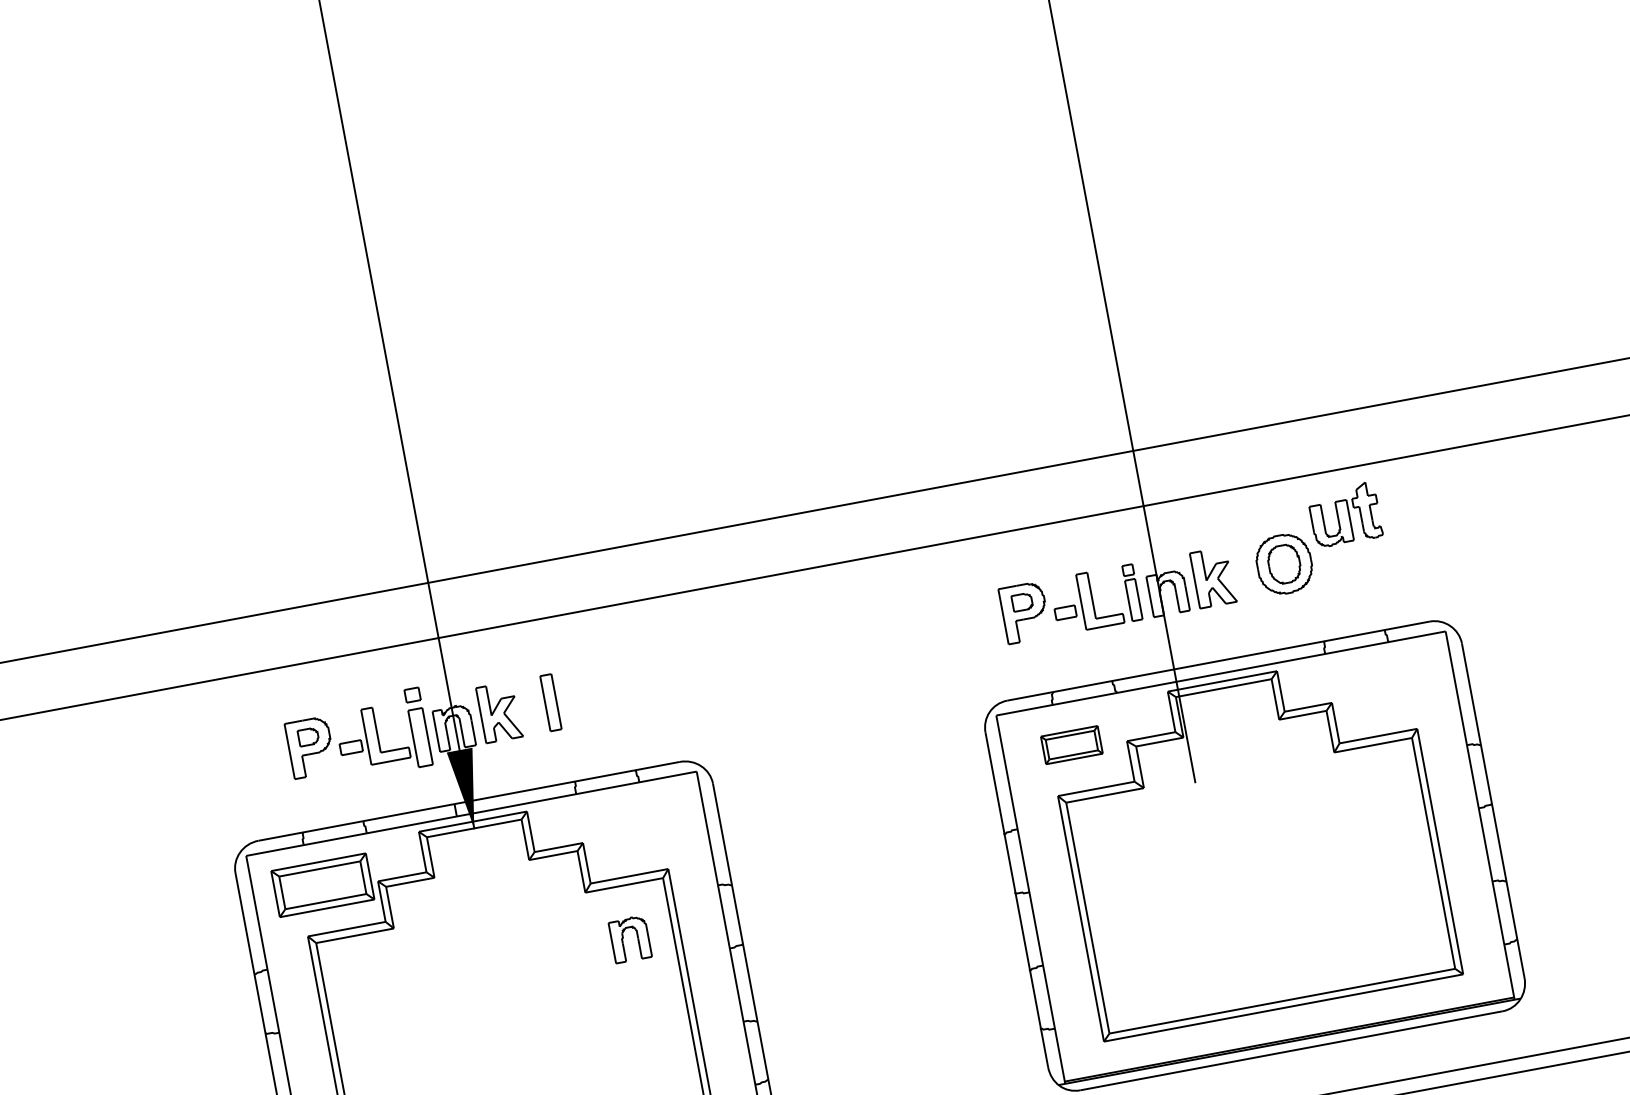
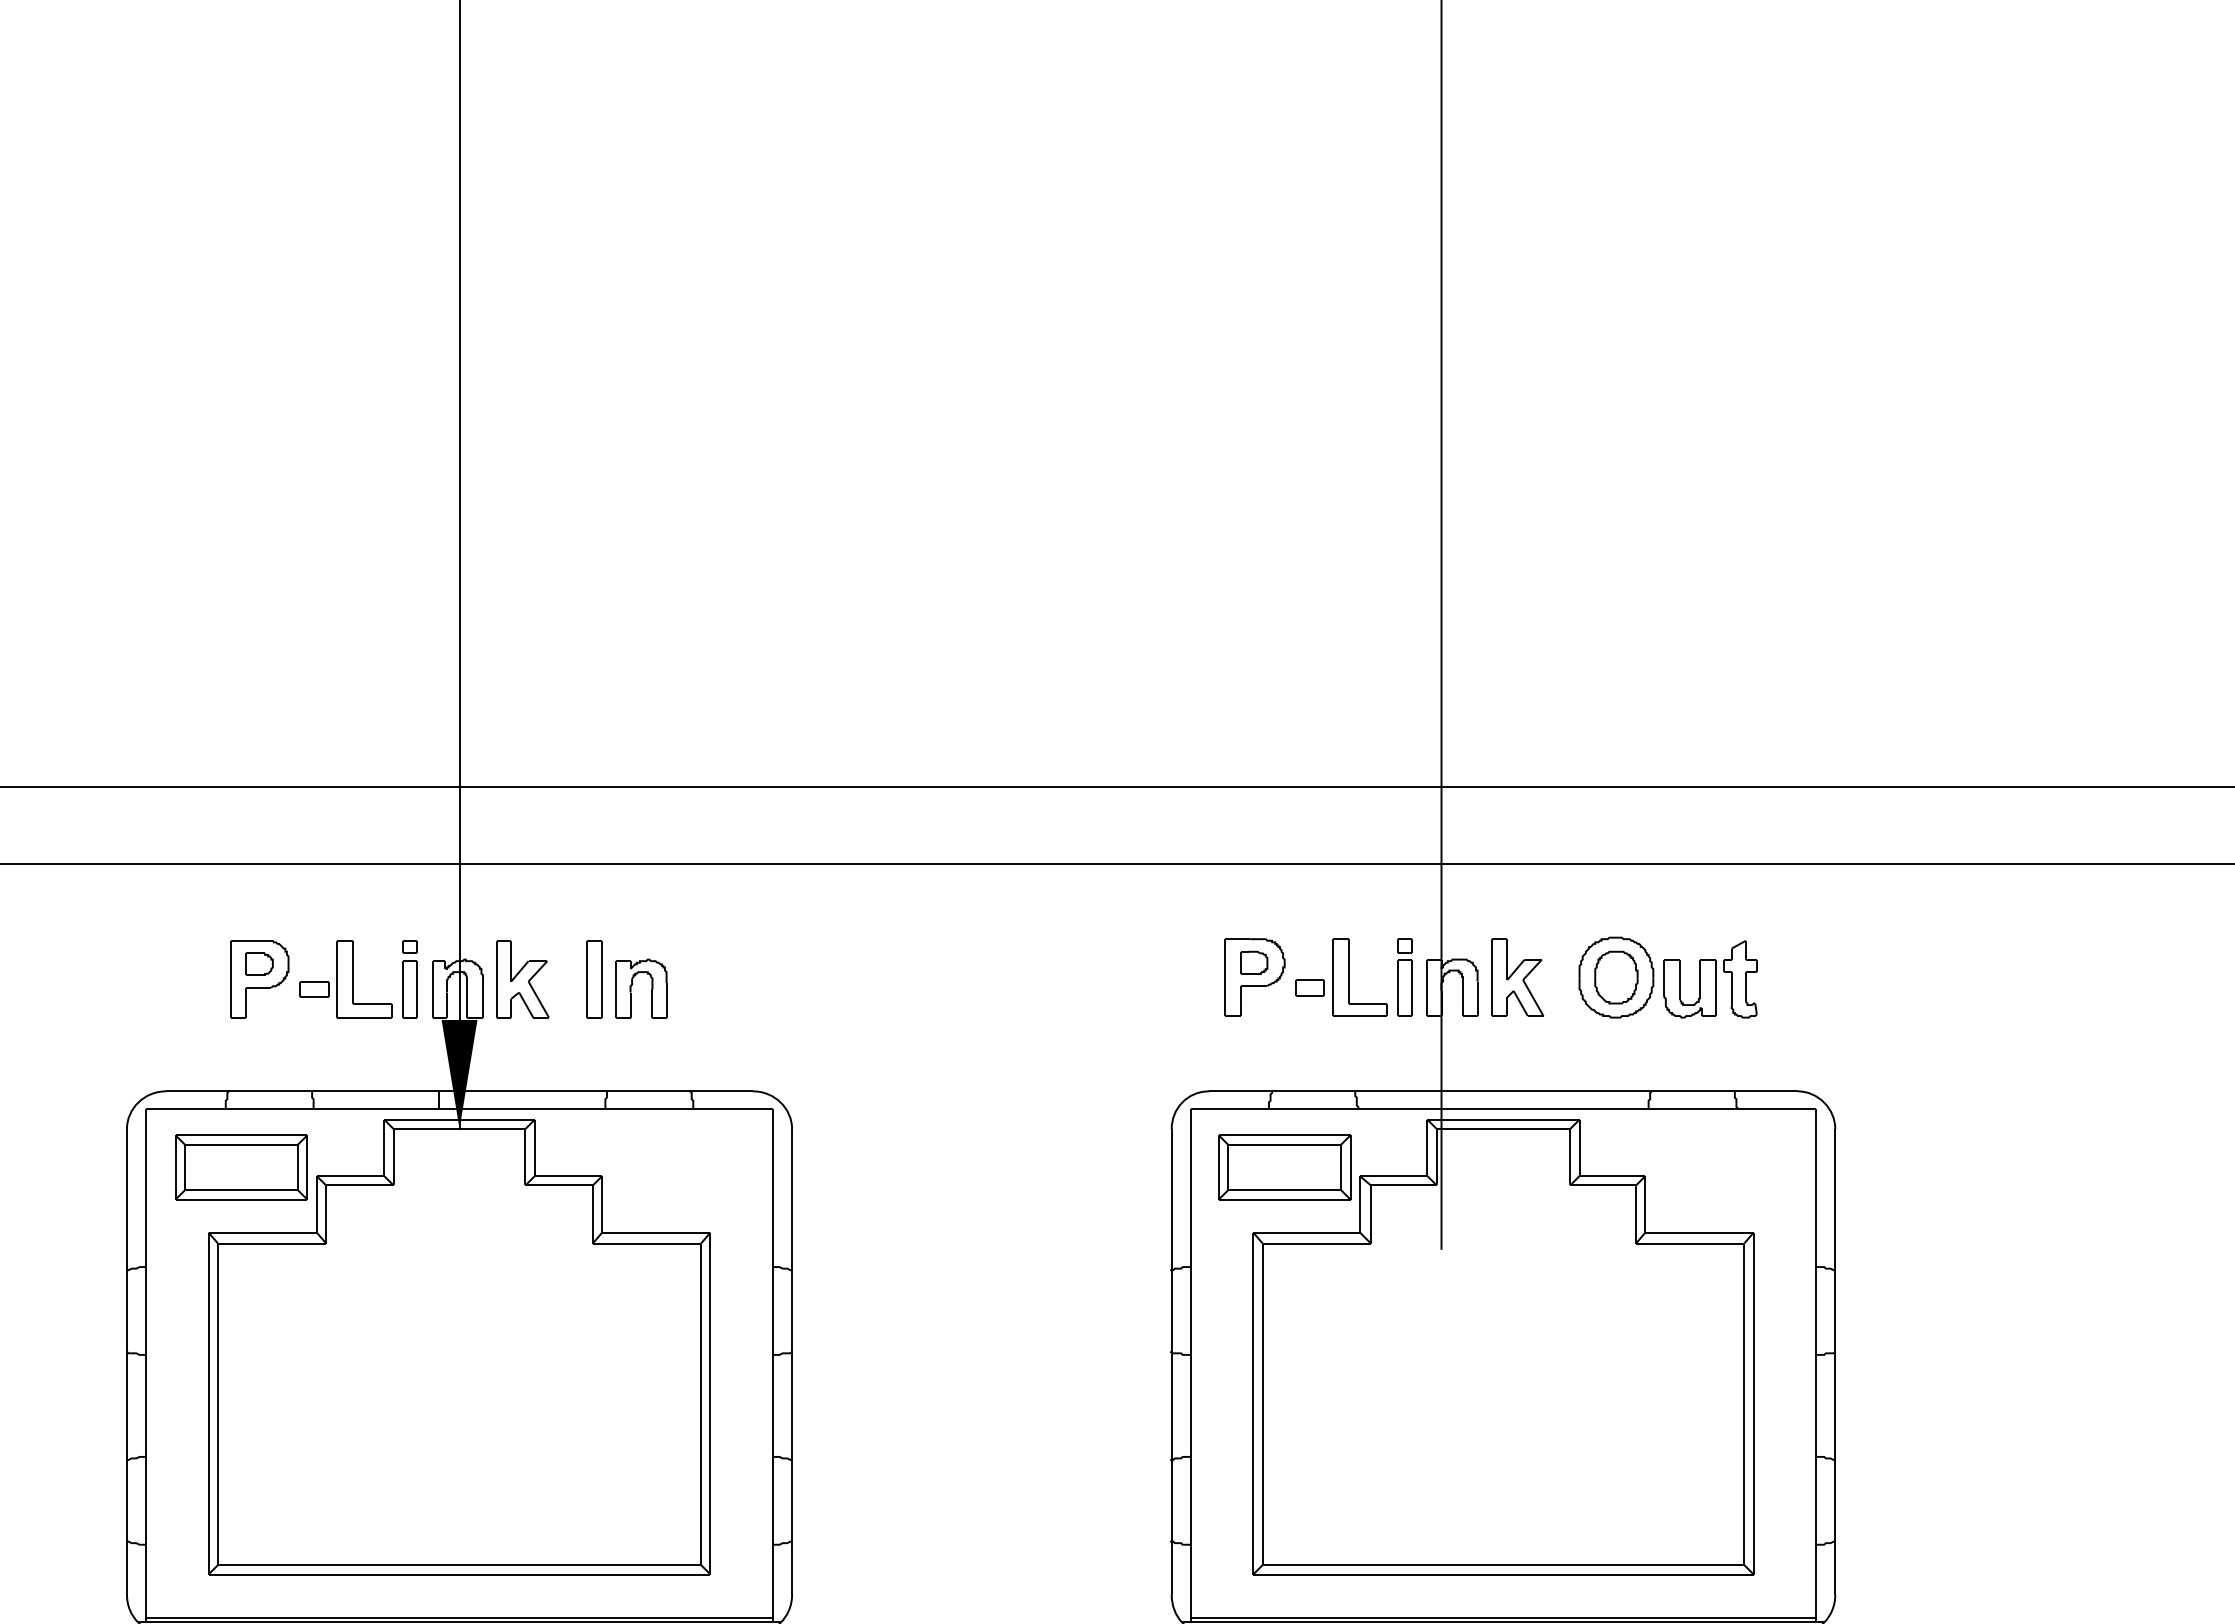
part: (1345, 514) -> (1710, 979), moved
part: (418, 727) -> (409, 979), size x0.71
part: (1071, 745) -> (1284, 1167), size x1.67
part: (623, 938) -> (632, 985), moved

